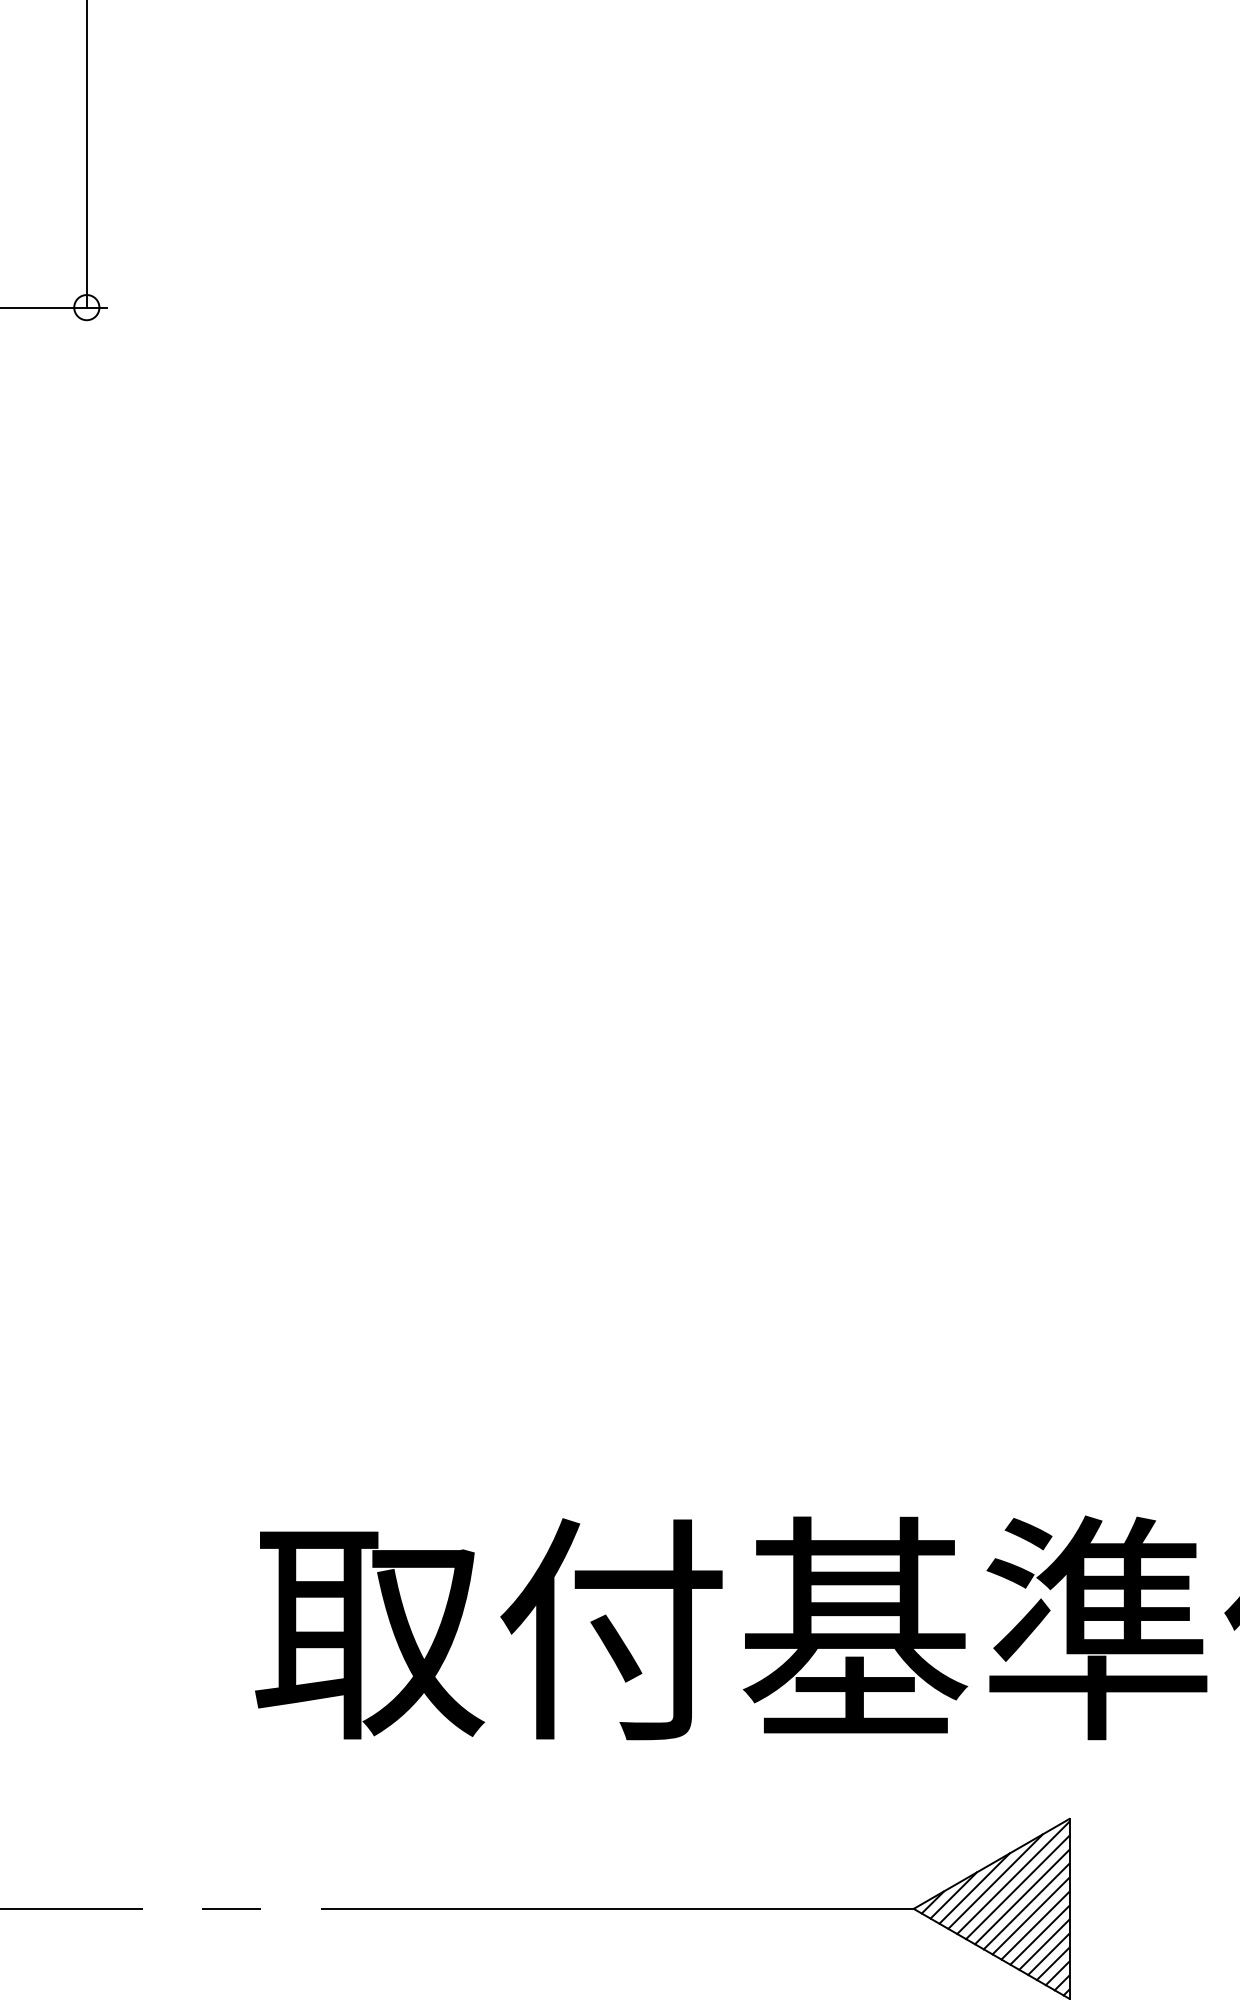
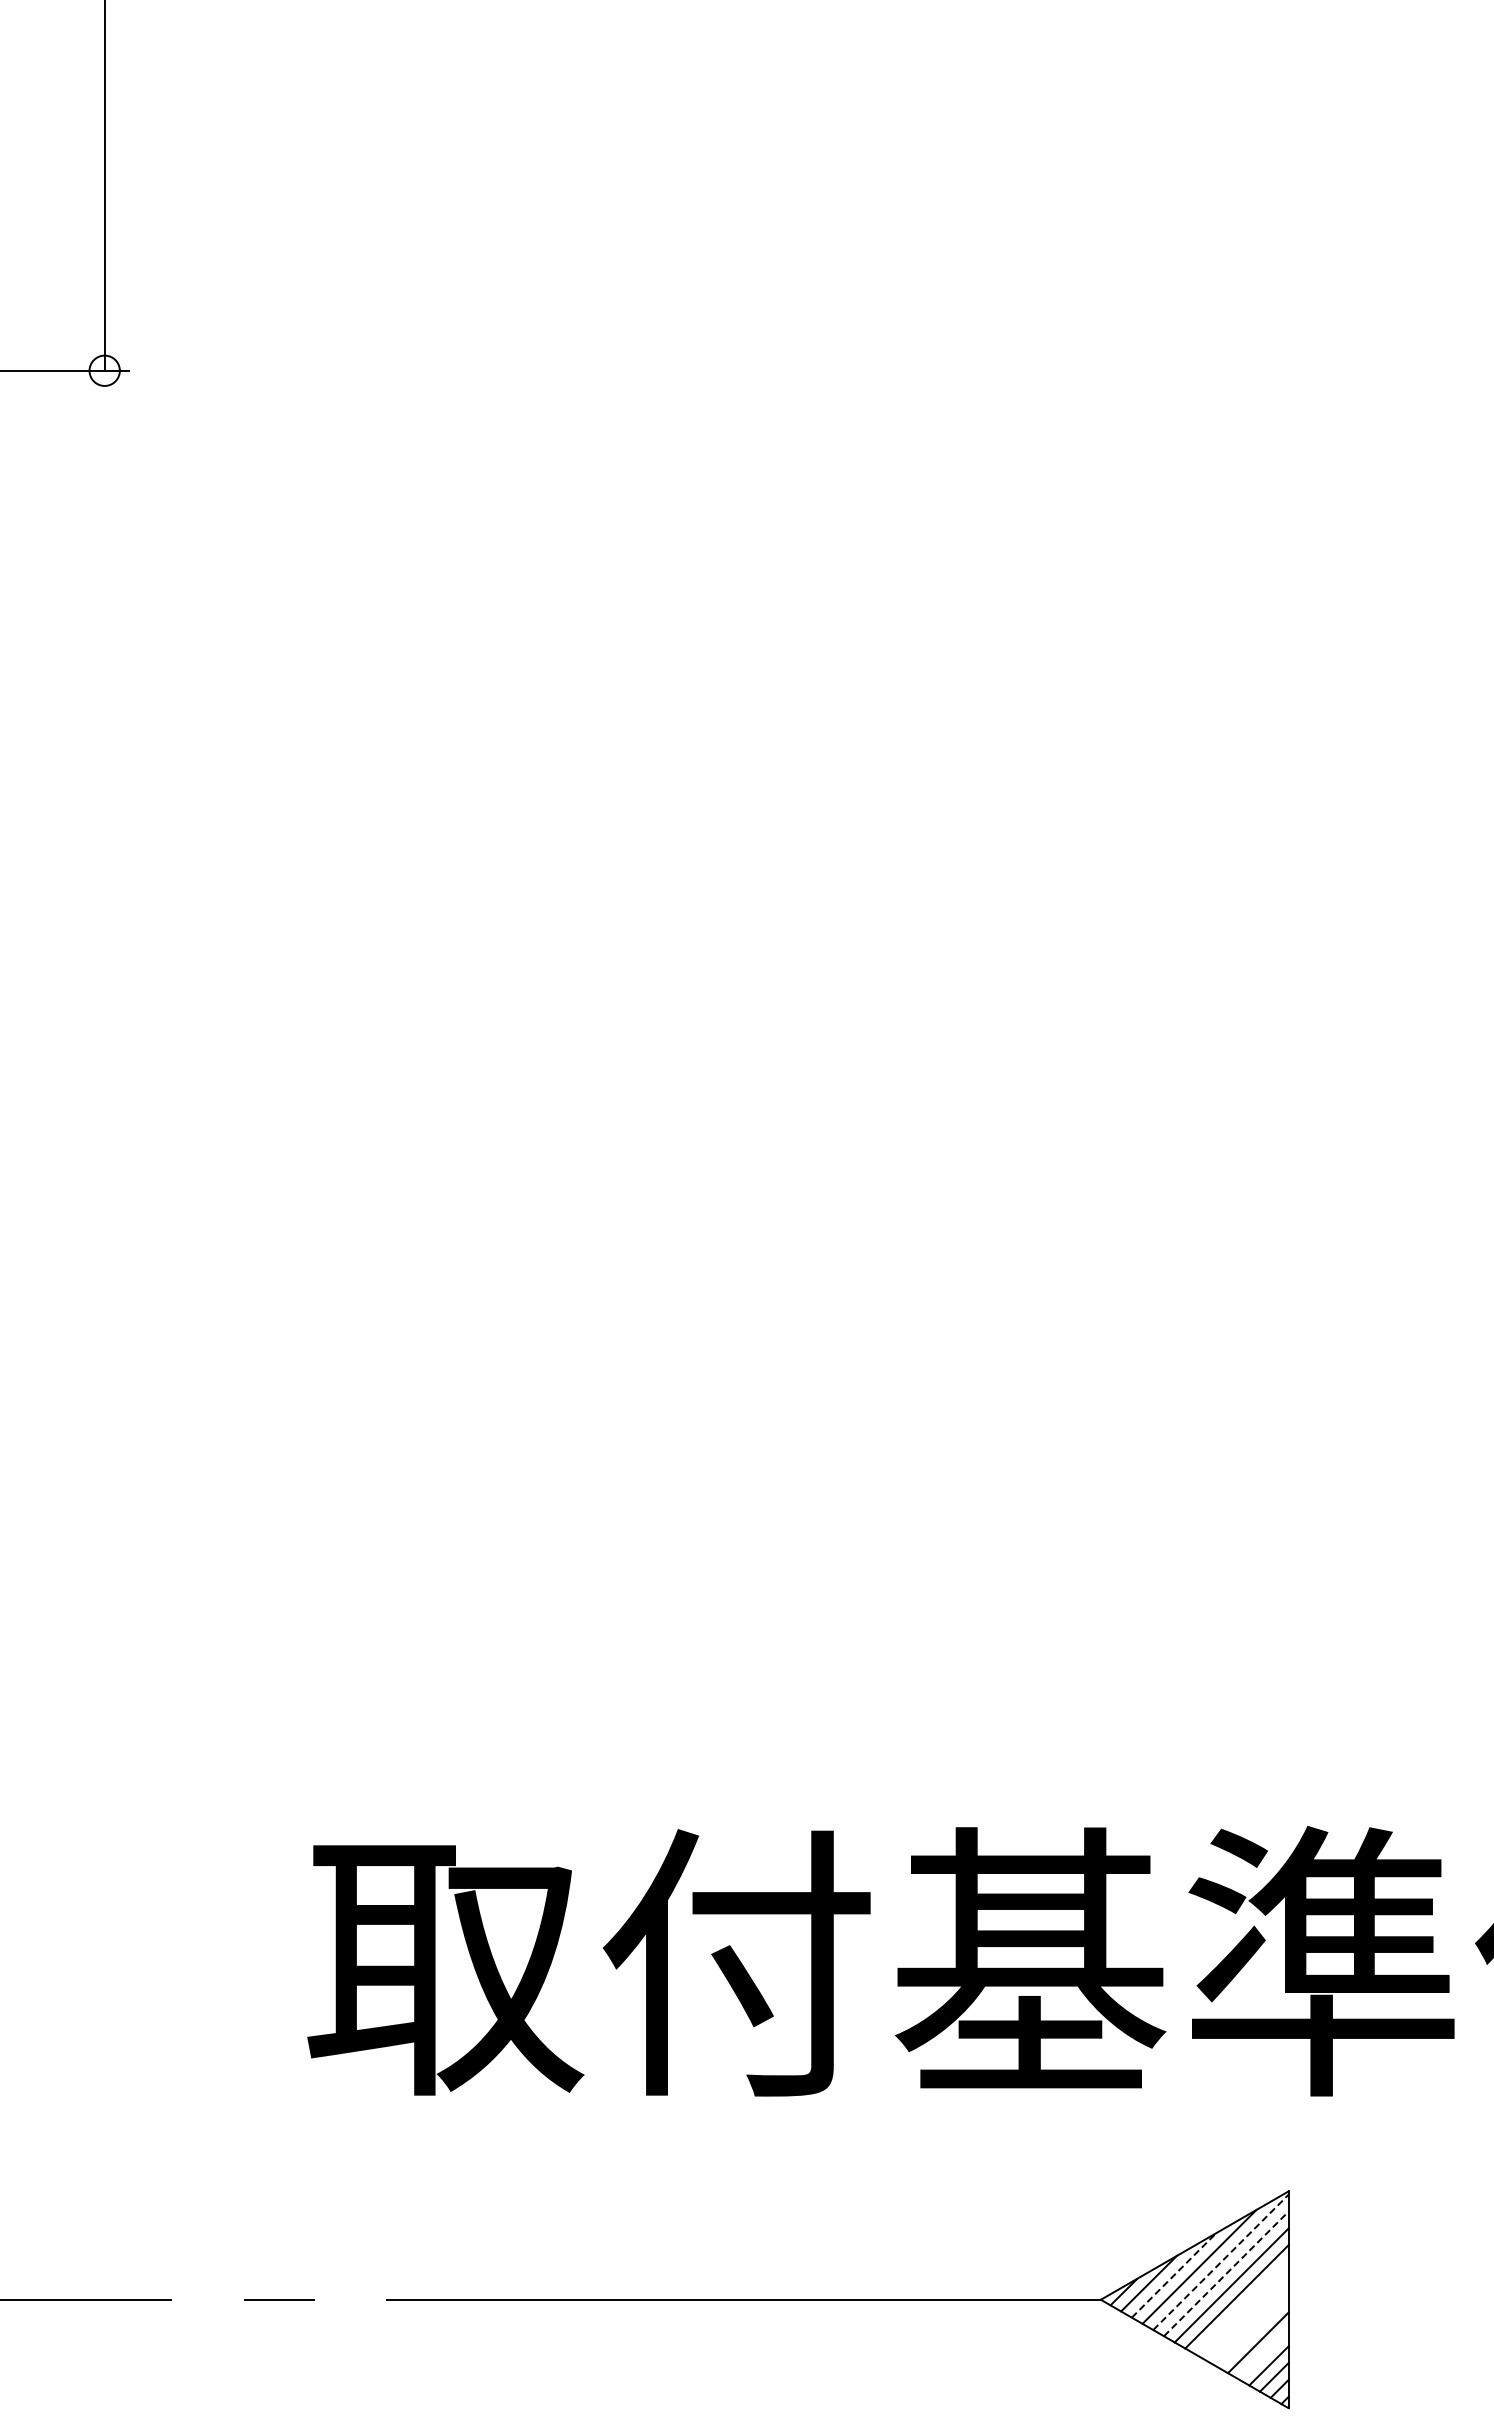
line: (1013, 1877) -> (1220, 2262), solid -> dashed
line: (1018, 1887) -> (1226, 2273), solid -> dashed
line: (974, 1888) -> (1174, 2275), solid -> dashed
line: (1030, 1916) -> (1241, 2308), removed
line: (1035, 1925) -> (1247, 2319), removed
line: (1039, 1934) -> (1252, 2330), removed
line: (1048, 1954) -> (1263, 2354), removed

